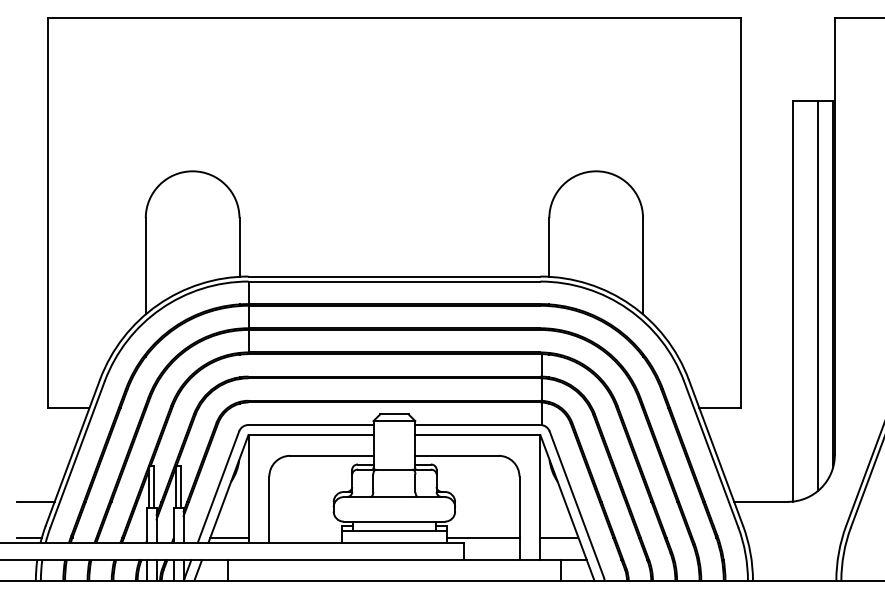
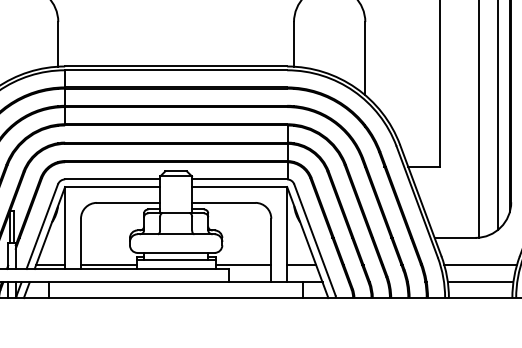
line: (305, 537) -> (108, 265), added
line: (794, 537) -> (480, 265), added
line: (794, 560) -> (480, 282), added

